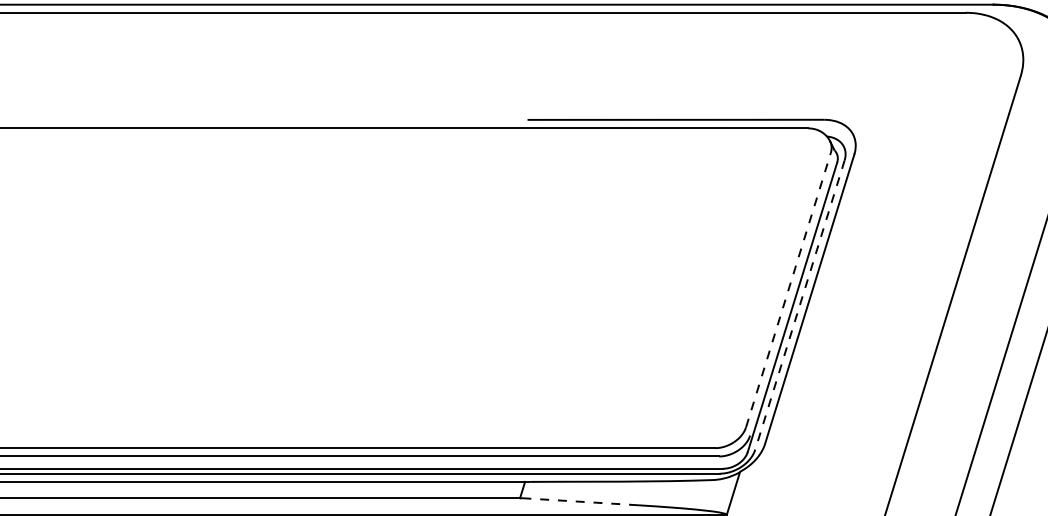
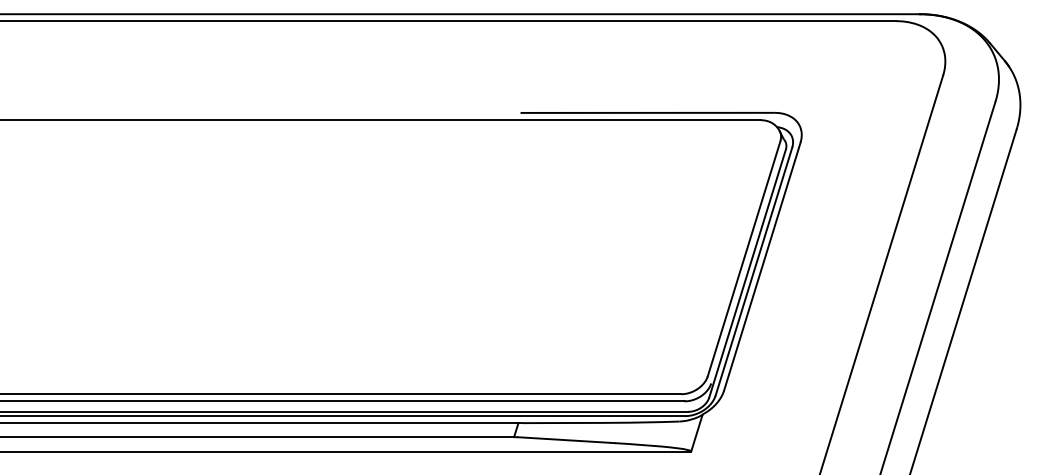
line: (788, 289) -> (744, 258), dashed -> solid
line: (799, 304) -> (753, 271), dashed -> solid
line: (581, 502) -> (566, 440), dashed -> solid

